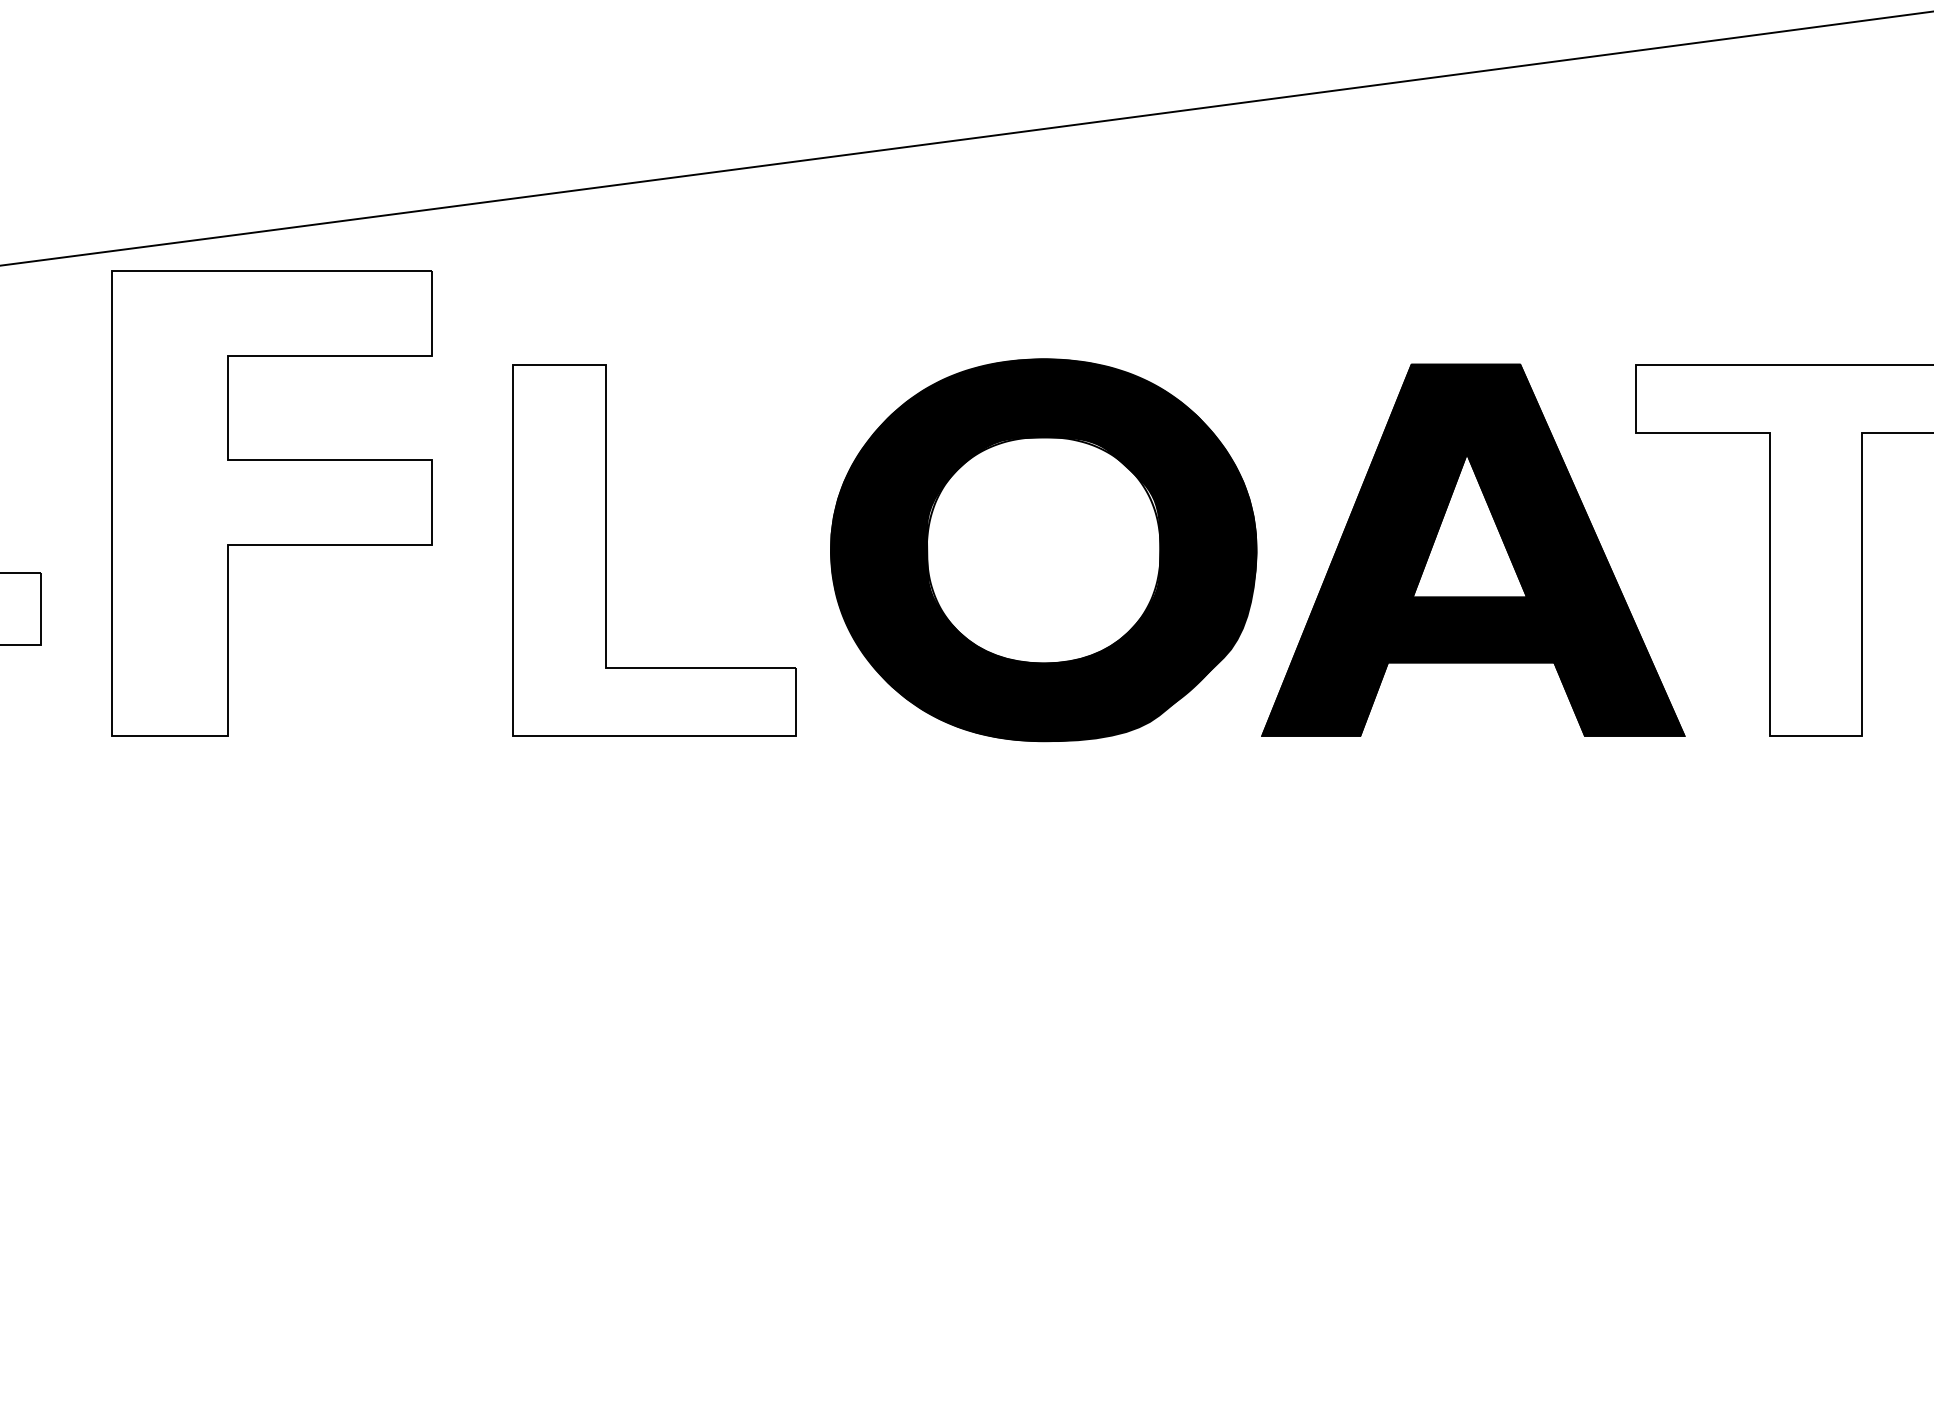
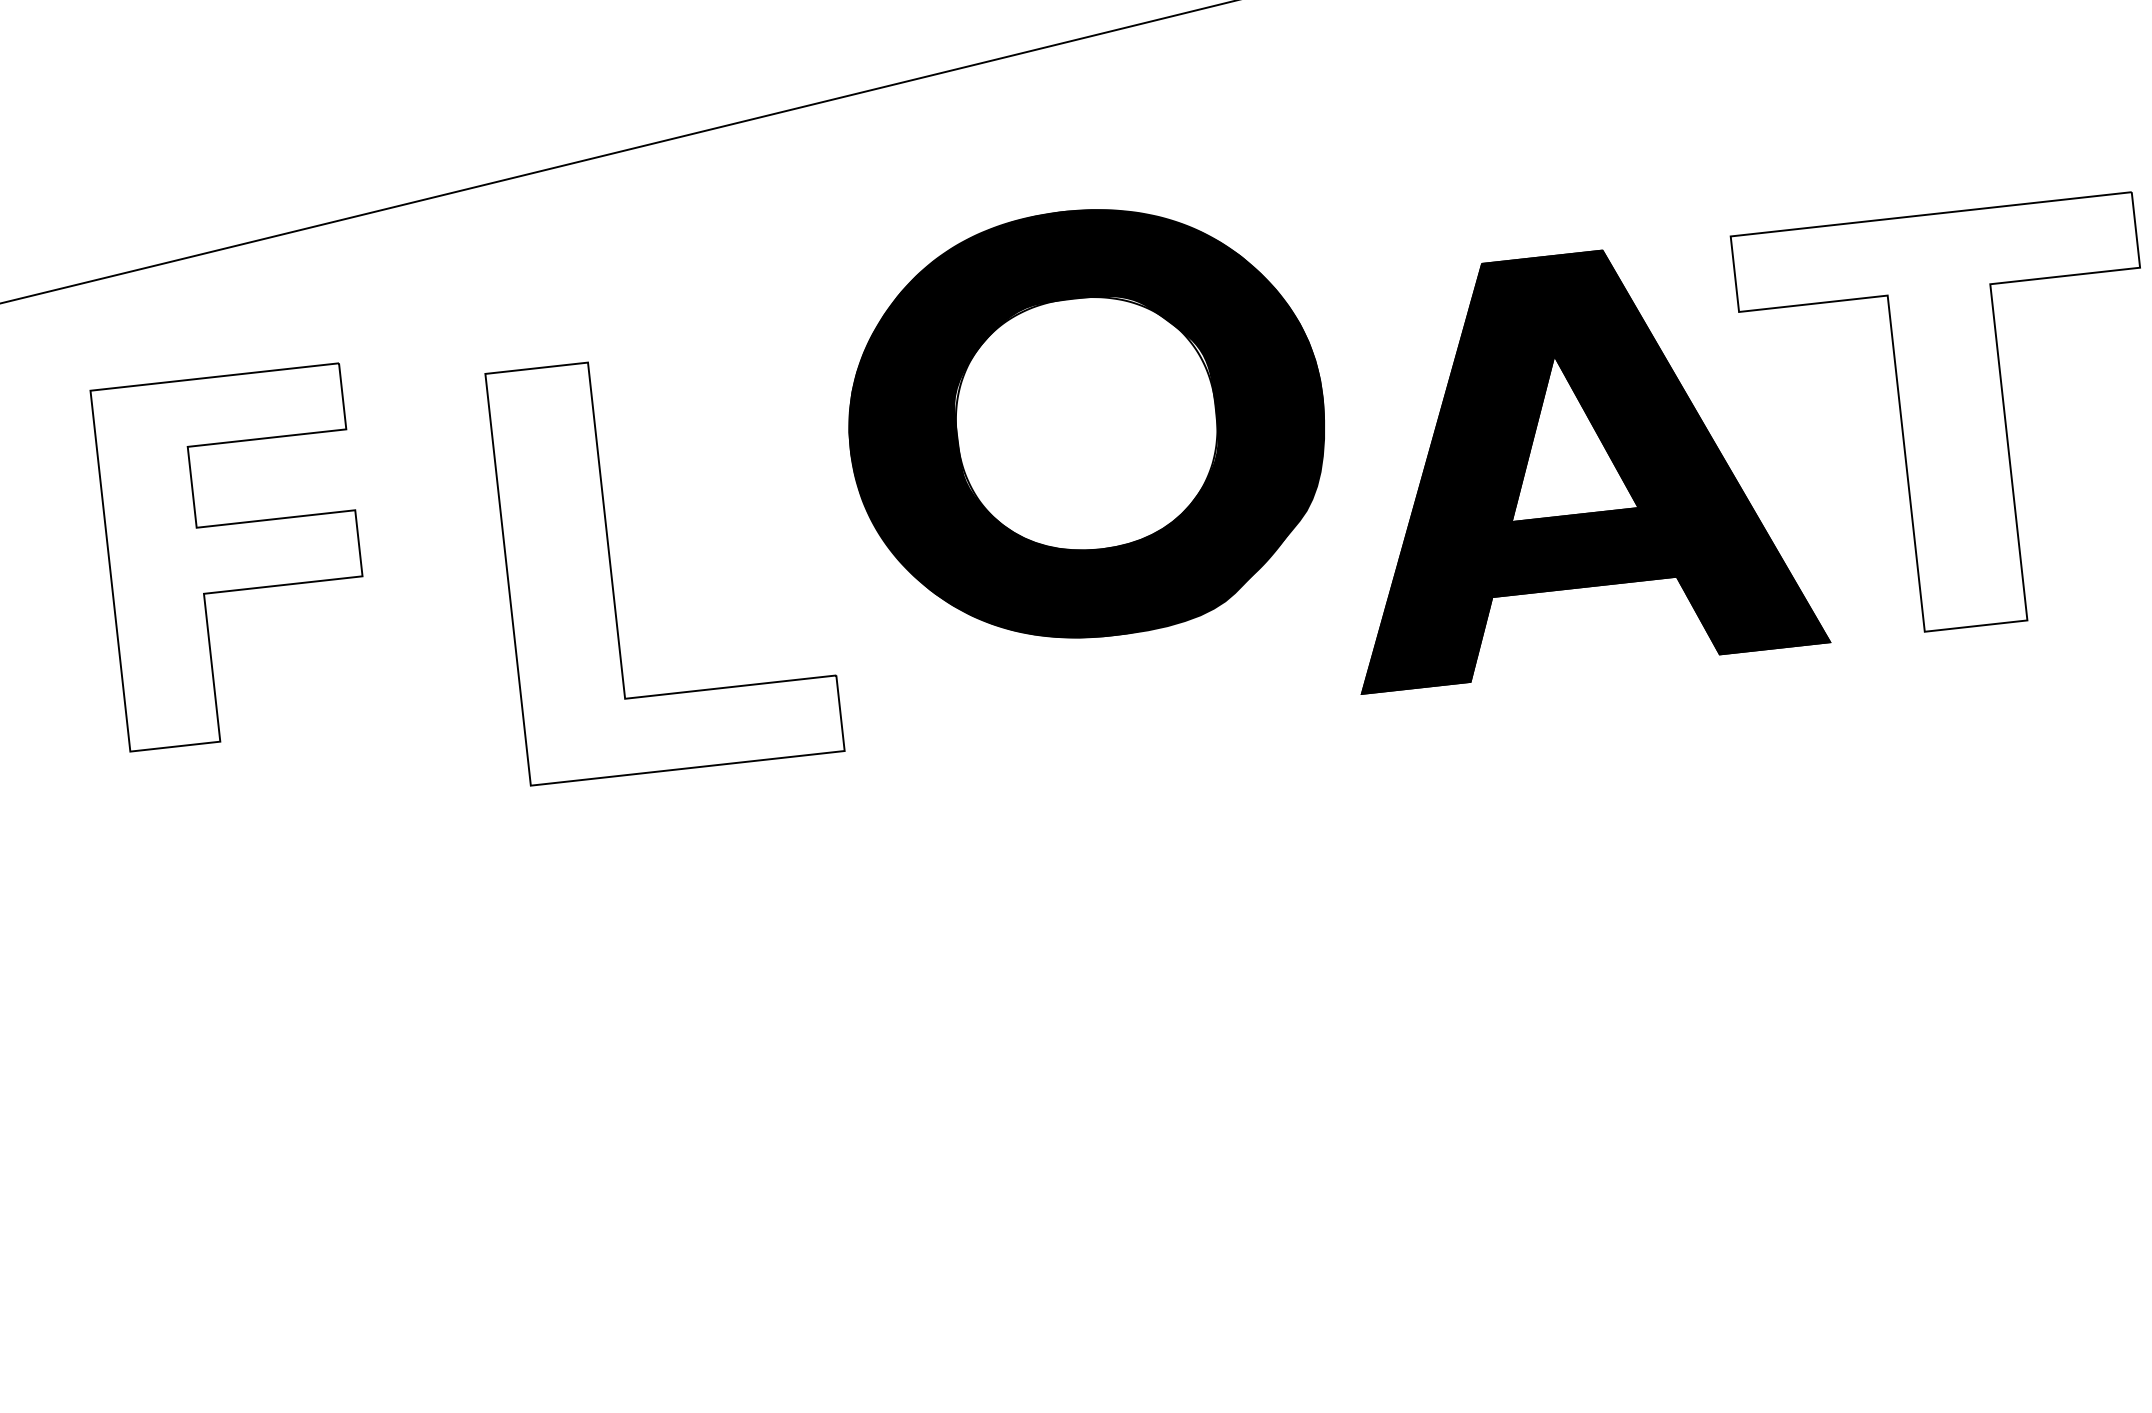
part: (271, 503) -> (234, 557), size x0.7
part: (1043, 550) -> (1086, 424), moved

